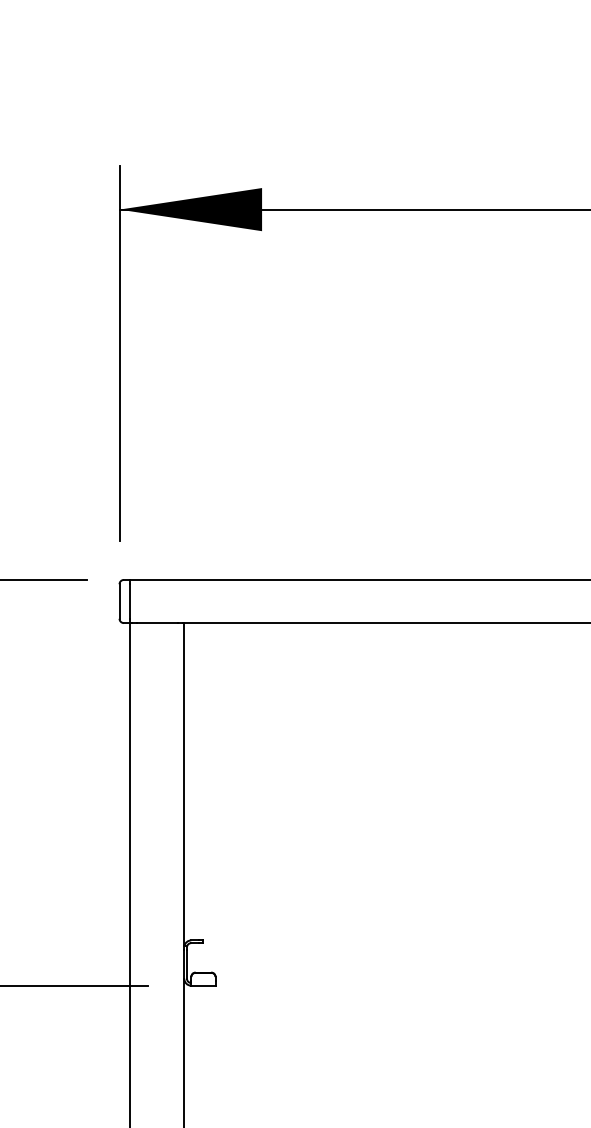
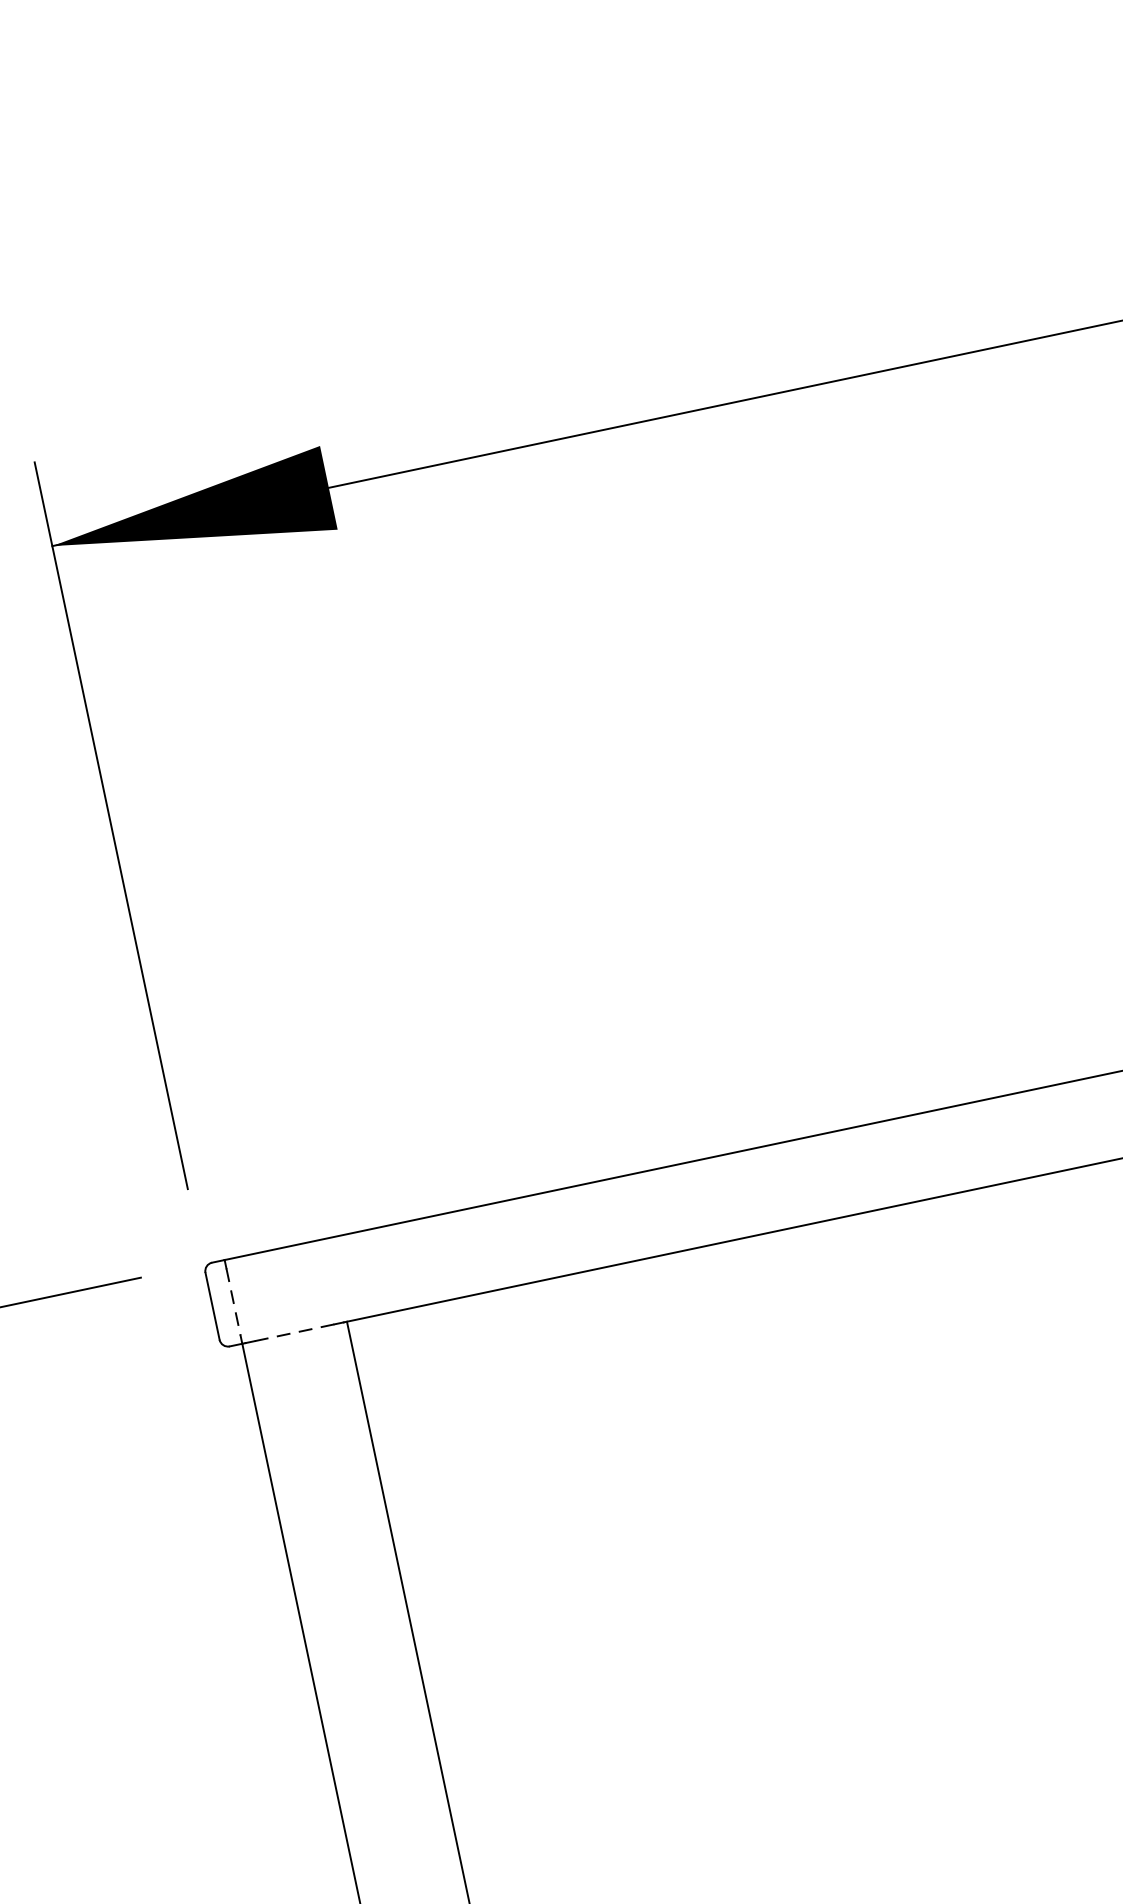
line: (130, 602) -> (234, 1303), solid -> dashed
line: (157, 623) -> (295, 1333), solid -> dashed

